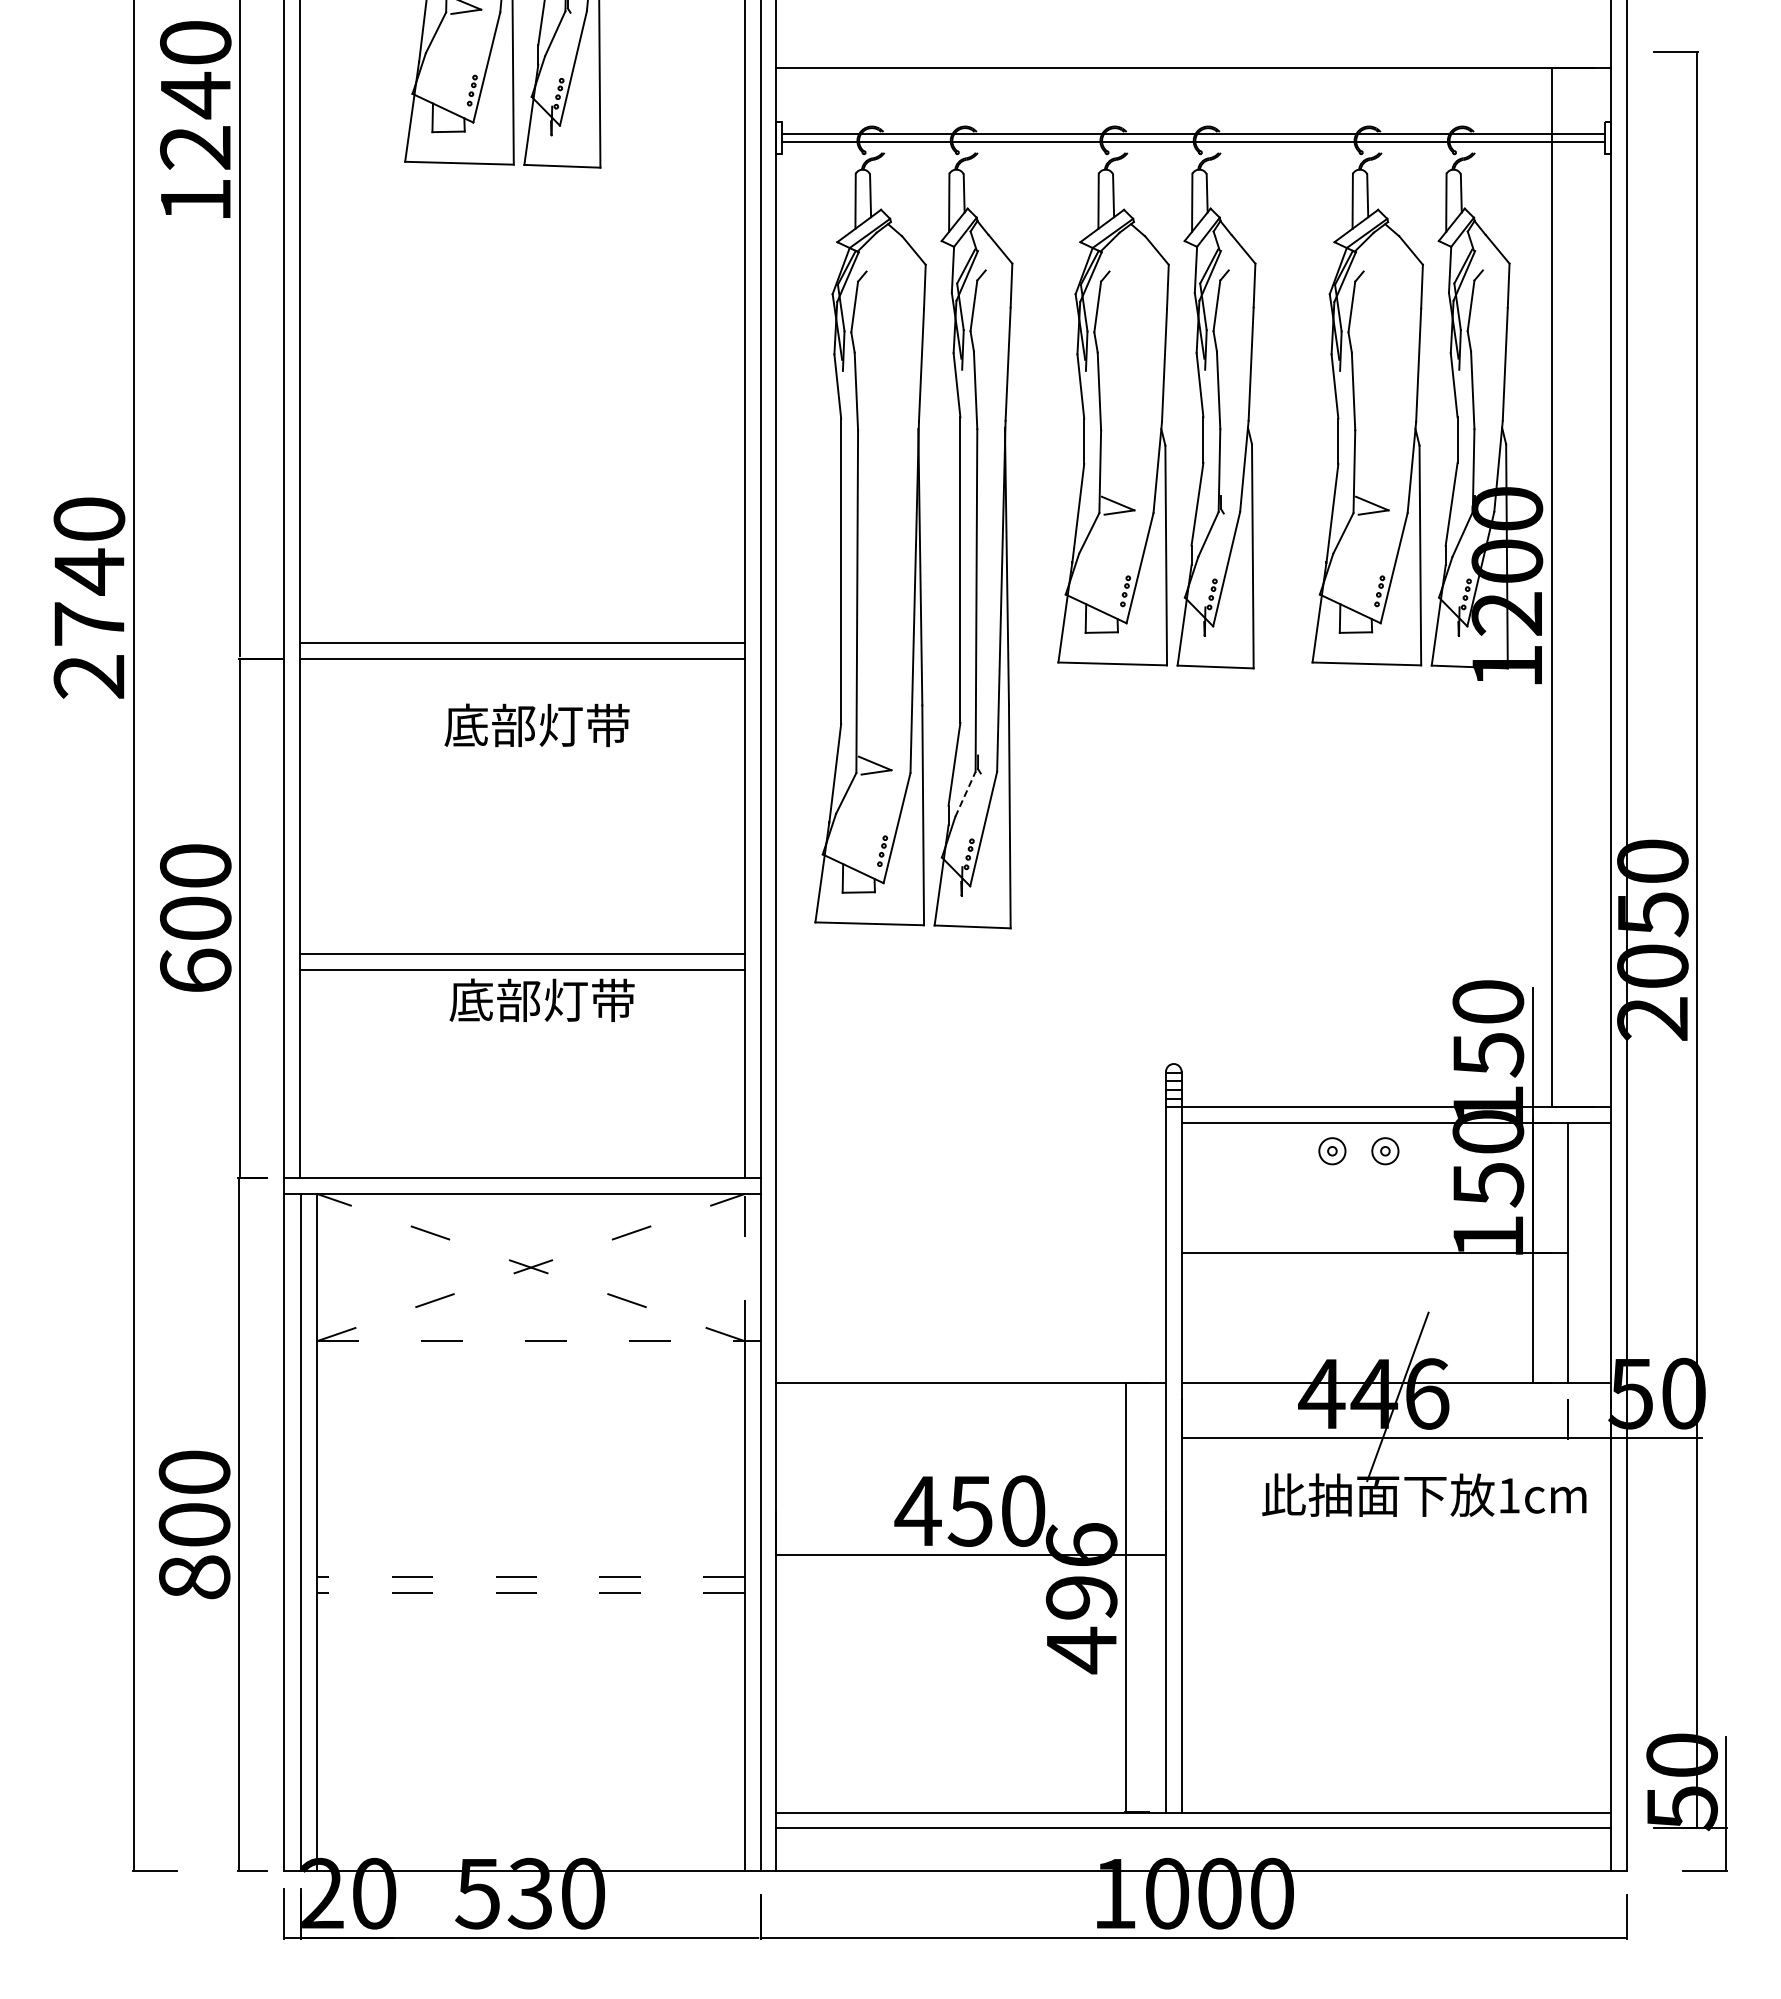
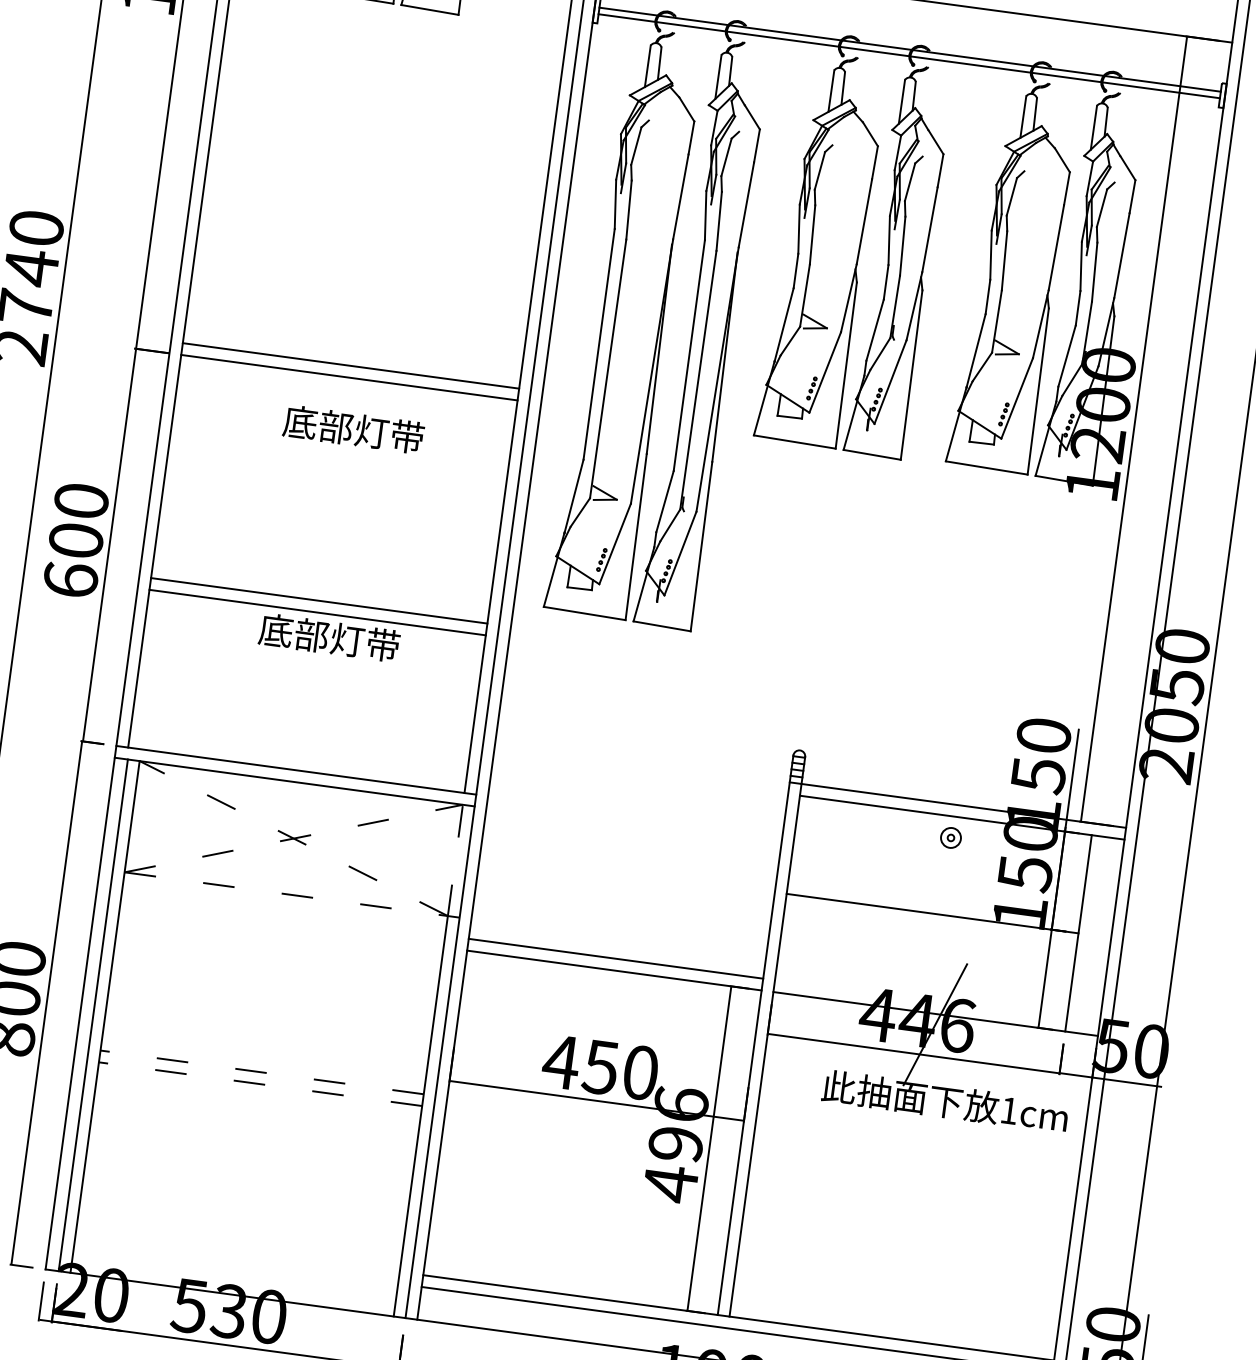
line: (965, 794) -> (670, 525), dashed -> solid
part: (1332, 1151) -> (911, 832), removed
line: (971, 1367) -> (616, 959), added

